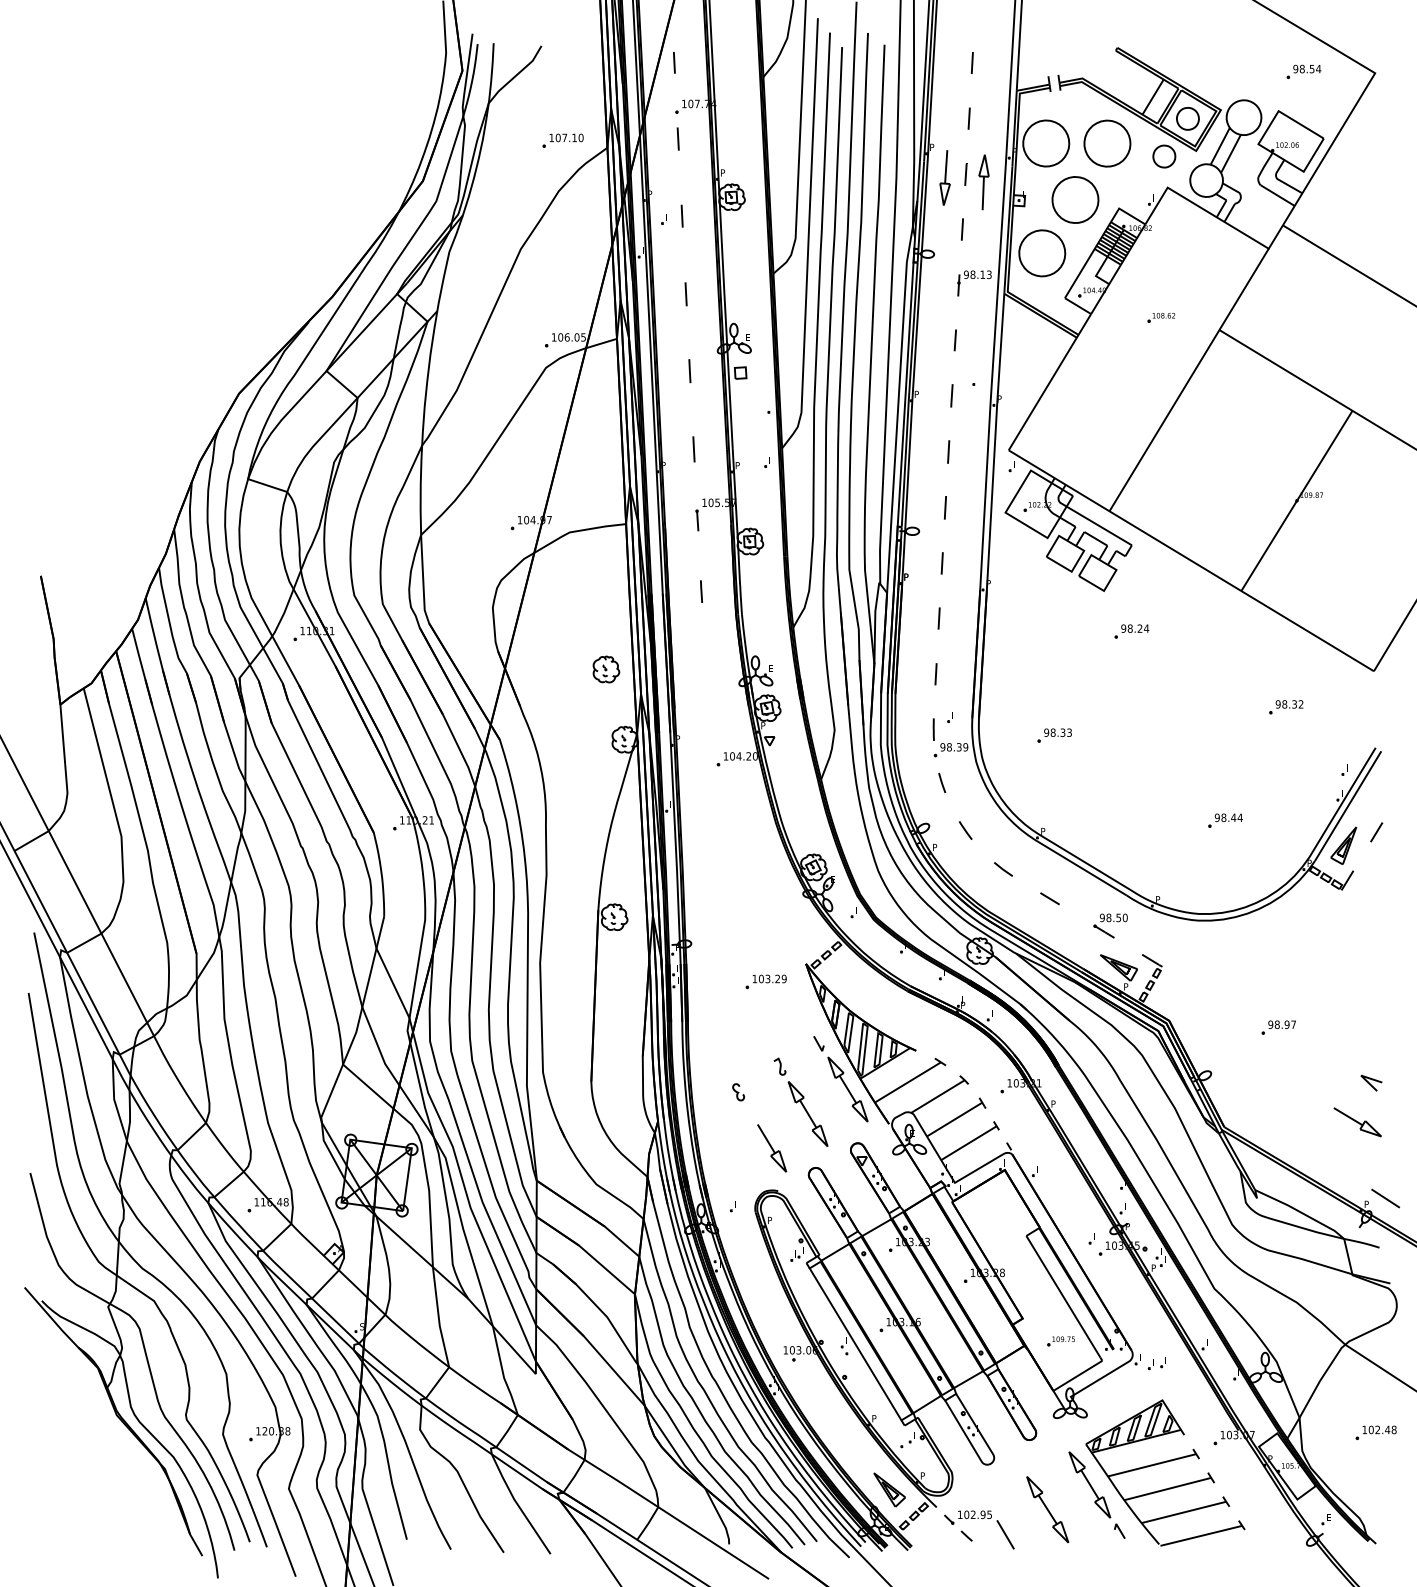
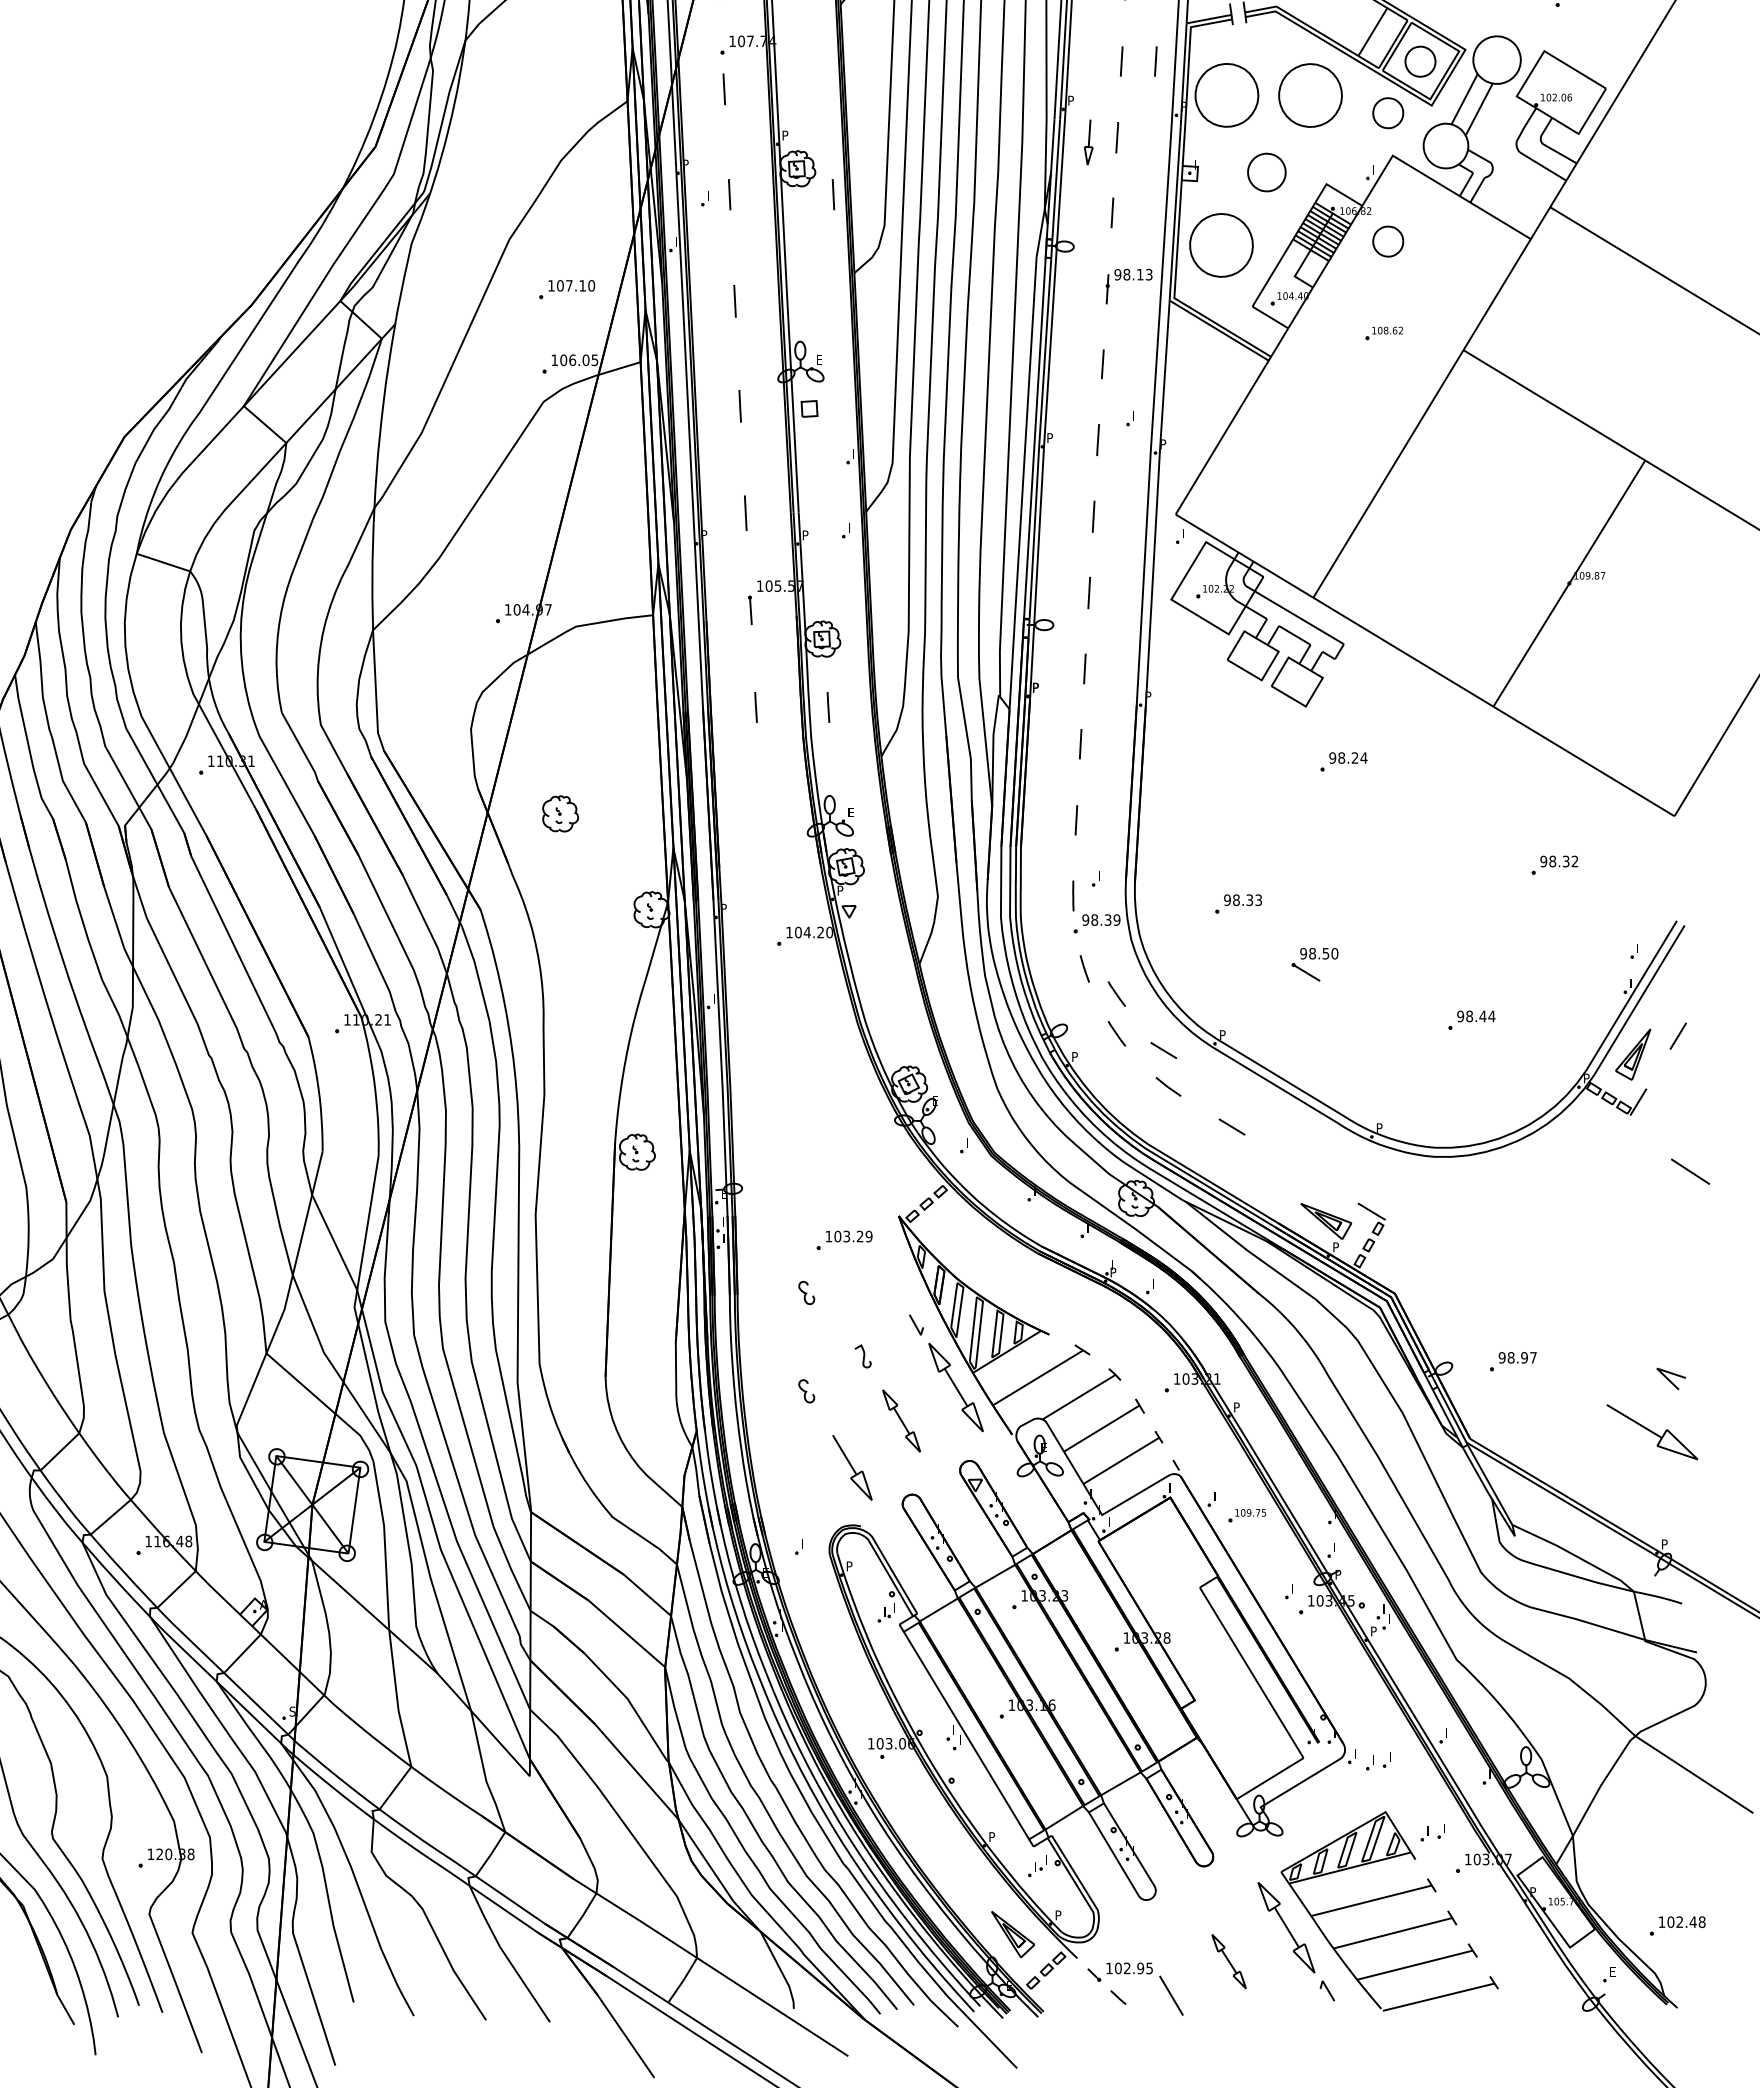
line: (993, 118) -> (1154, 61), added
part: (562, 140) -> (566, 289), moved
part: (944, 177) -> (1087, 141), size x0.6
part: (983, 182) -> (1141, 148), removed
part: (1075, 199) -> (1266, 171), size x0.6
line: (757, 215) -> (832, 193), added
part: (1164, 250) -> (1388, 241), added
line: (754, 591) -> (828, 707), added
part: (606, 669) -> (560, 813), moved
line: (965, 801) -> (1116, 994), added
line: (999, 842) -> (1163, 1050), added
part: (1110, 925) -> (1314, 964), moved
curve: (738, 1020) -> (806, 1293), added
part: (1278, 1027) -> (1512, 1361), moved
part: (807, 1113) -> (900, 1420), size x0.7
part: (1357, 1122) -> (1652, 1432), size x1.4
line: (1385, 1198) -> (1690, 1171), moved
part: (1060, 1341) -> (1246, 1515), moved
part: (1196, 1415) -> (1432, 1832), added
part: (1375, 1432) -> (1676, 1925), moved
part: (1047, 1509) -> (1228, 1961), size x0.6

